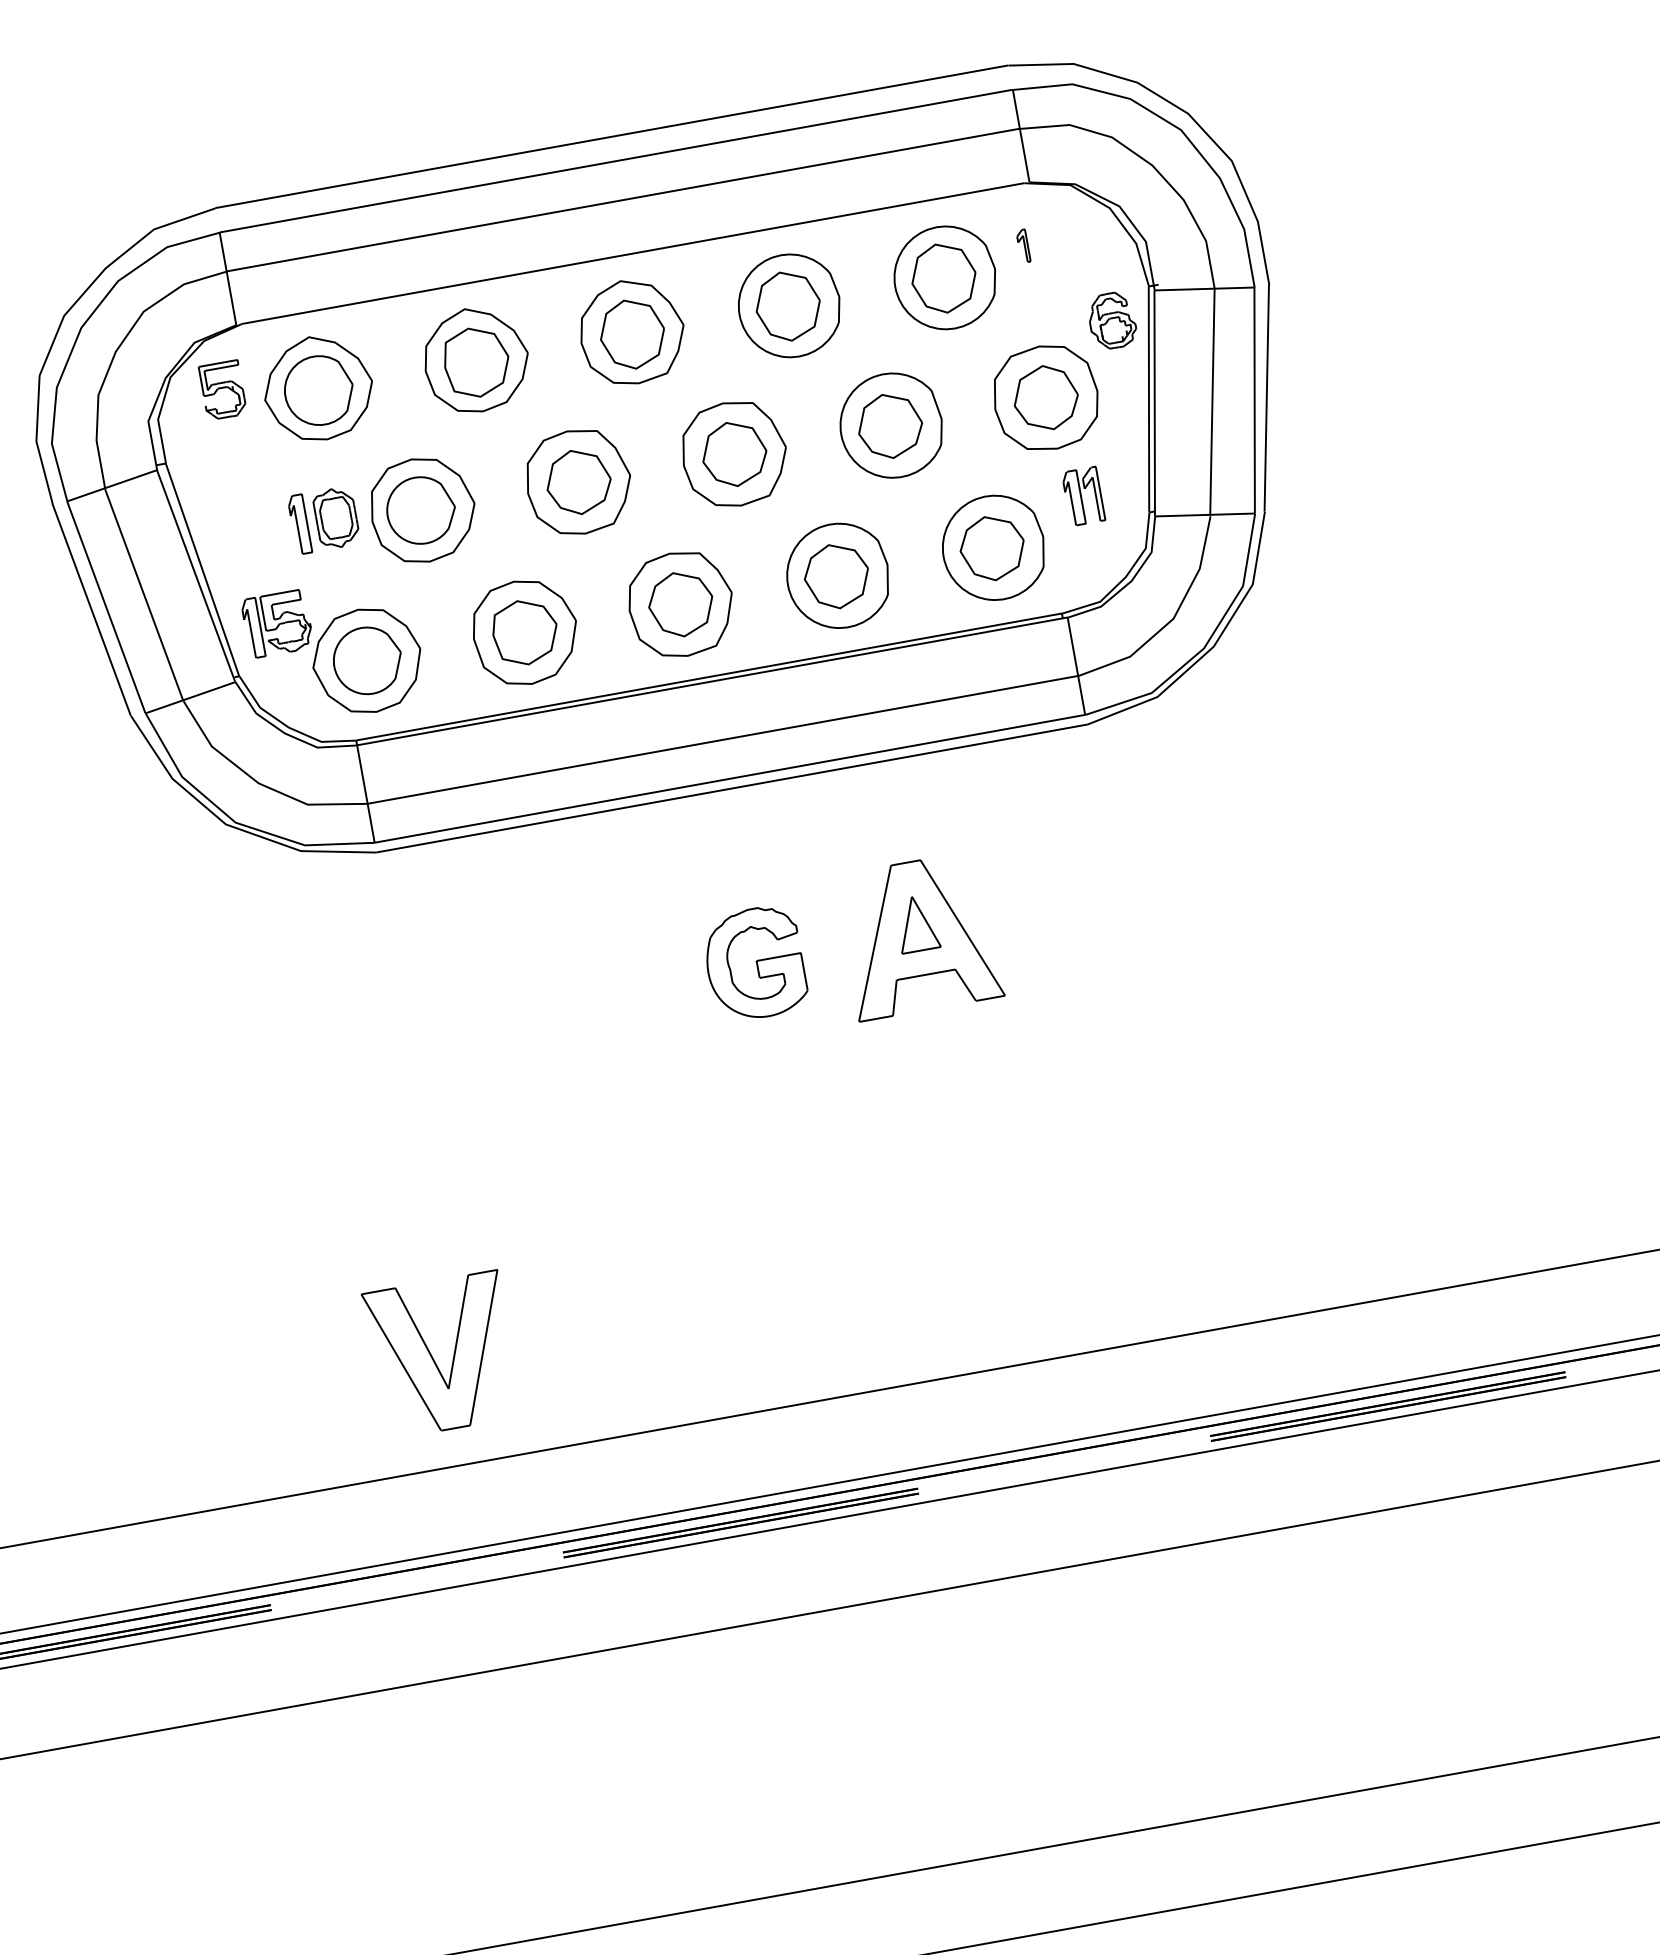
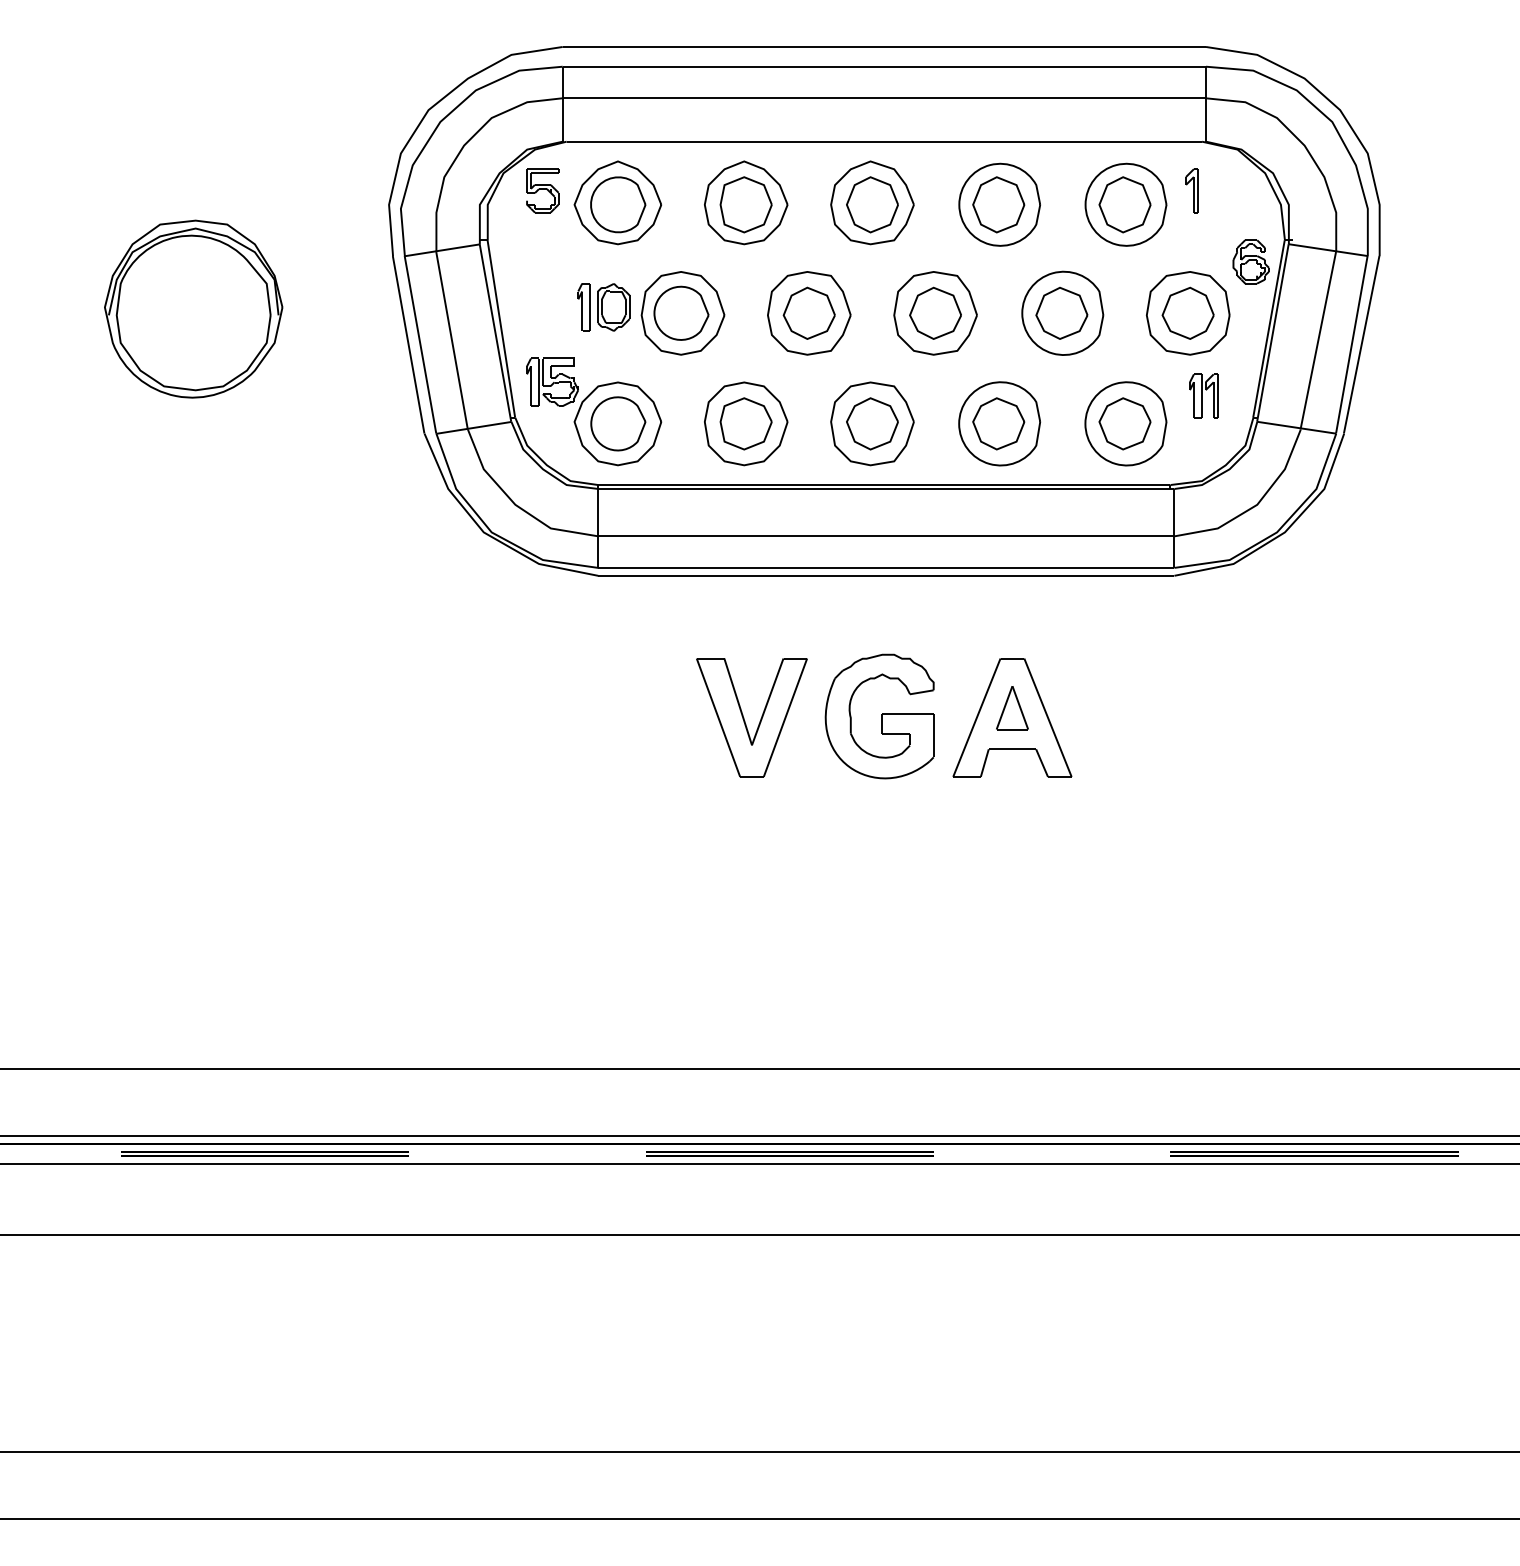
part: (1022, 245) -> (1191, 190), size x1.67
part: (754, 963) -> (879, 716), size x1.43
part: (433, 1356) -> (744, 717), moved

